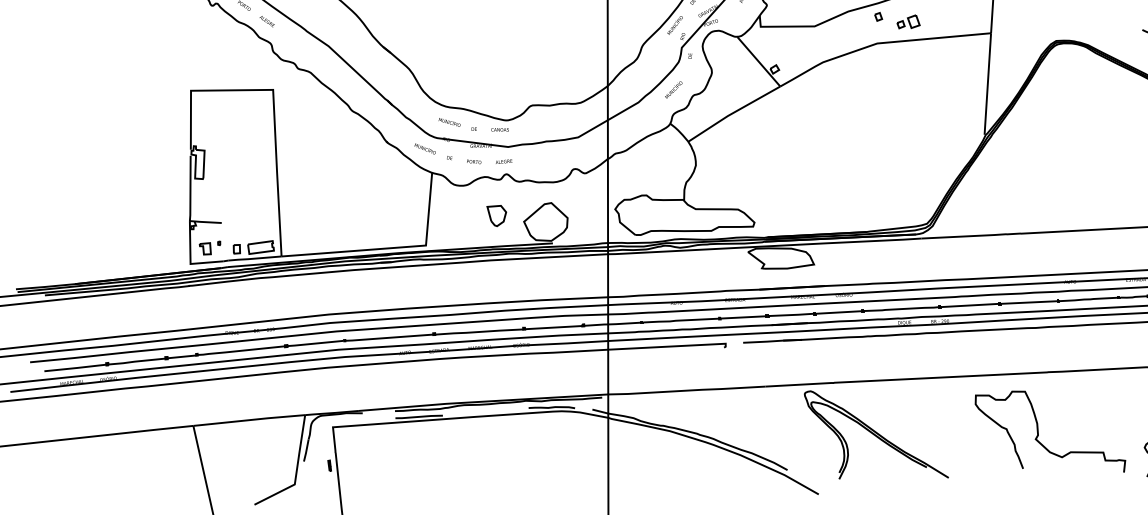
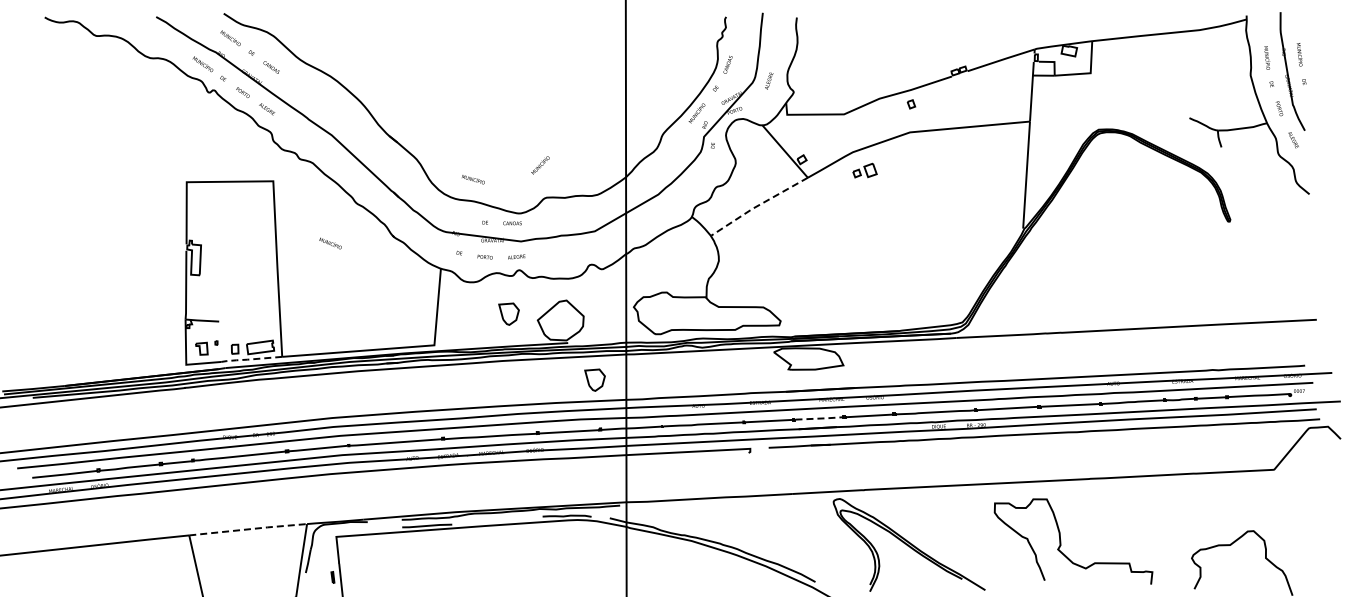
part: (908, 21) -> (864, 170), moved
text: (673, 90) -> (540, 165), moved
line: (732, 112) -> (757, 205), solid -> dashed
text: (449, 122) -> (473, 179), moved
text: (425, 148) -> (330, 243), moved
line: (254, 258) -> (253, 359), solid -> dashed
part: (577, 277) -> (594, 379), added
line: (792, 314) -> (820, 418), solid -> dashed
line: (249, 420) -> (248, 529), solid -> dashed
curve: (1038, 431) -> (1061, 541), moved

